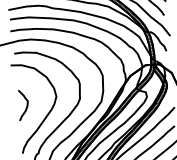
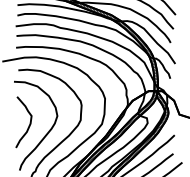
part: (23, 105) -> (23, 122), size x1.67

